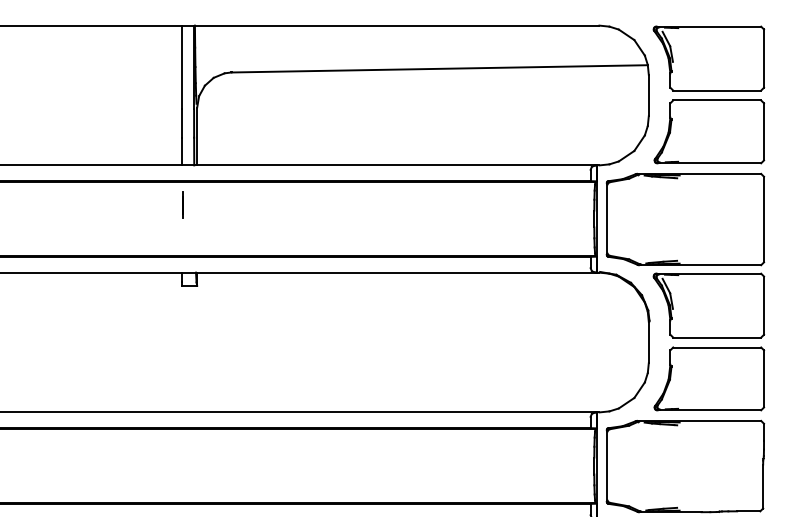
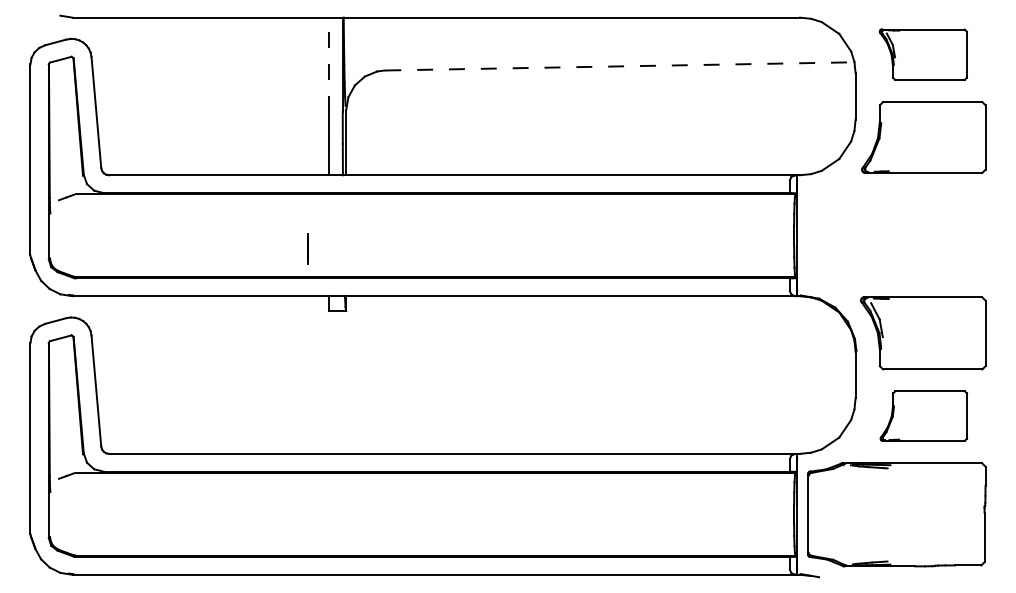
part: (709, 58) -> (923, 54), size x0.7
line: (181, 67) -> (328, 64), solid -> dashed
line: (439, 68) -> (619, 66), solid -> dashed
line: (182, 204) -> (307, 248), moved
part: (685, 218) -> (896, 235), removed
part: (709, 378) -> (923, 415), size x0.7

